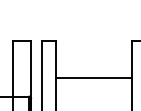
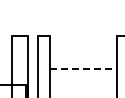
line: (94, 78) -> (83, 69), solid -> dashed

